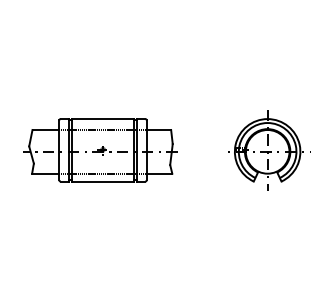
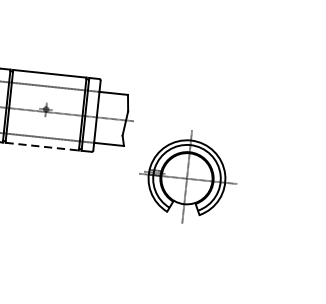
part: (269, 150) -> (189, 177), moved
line: (103, 181) -> (42, 146), solid -> dashed

